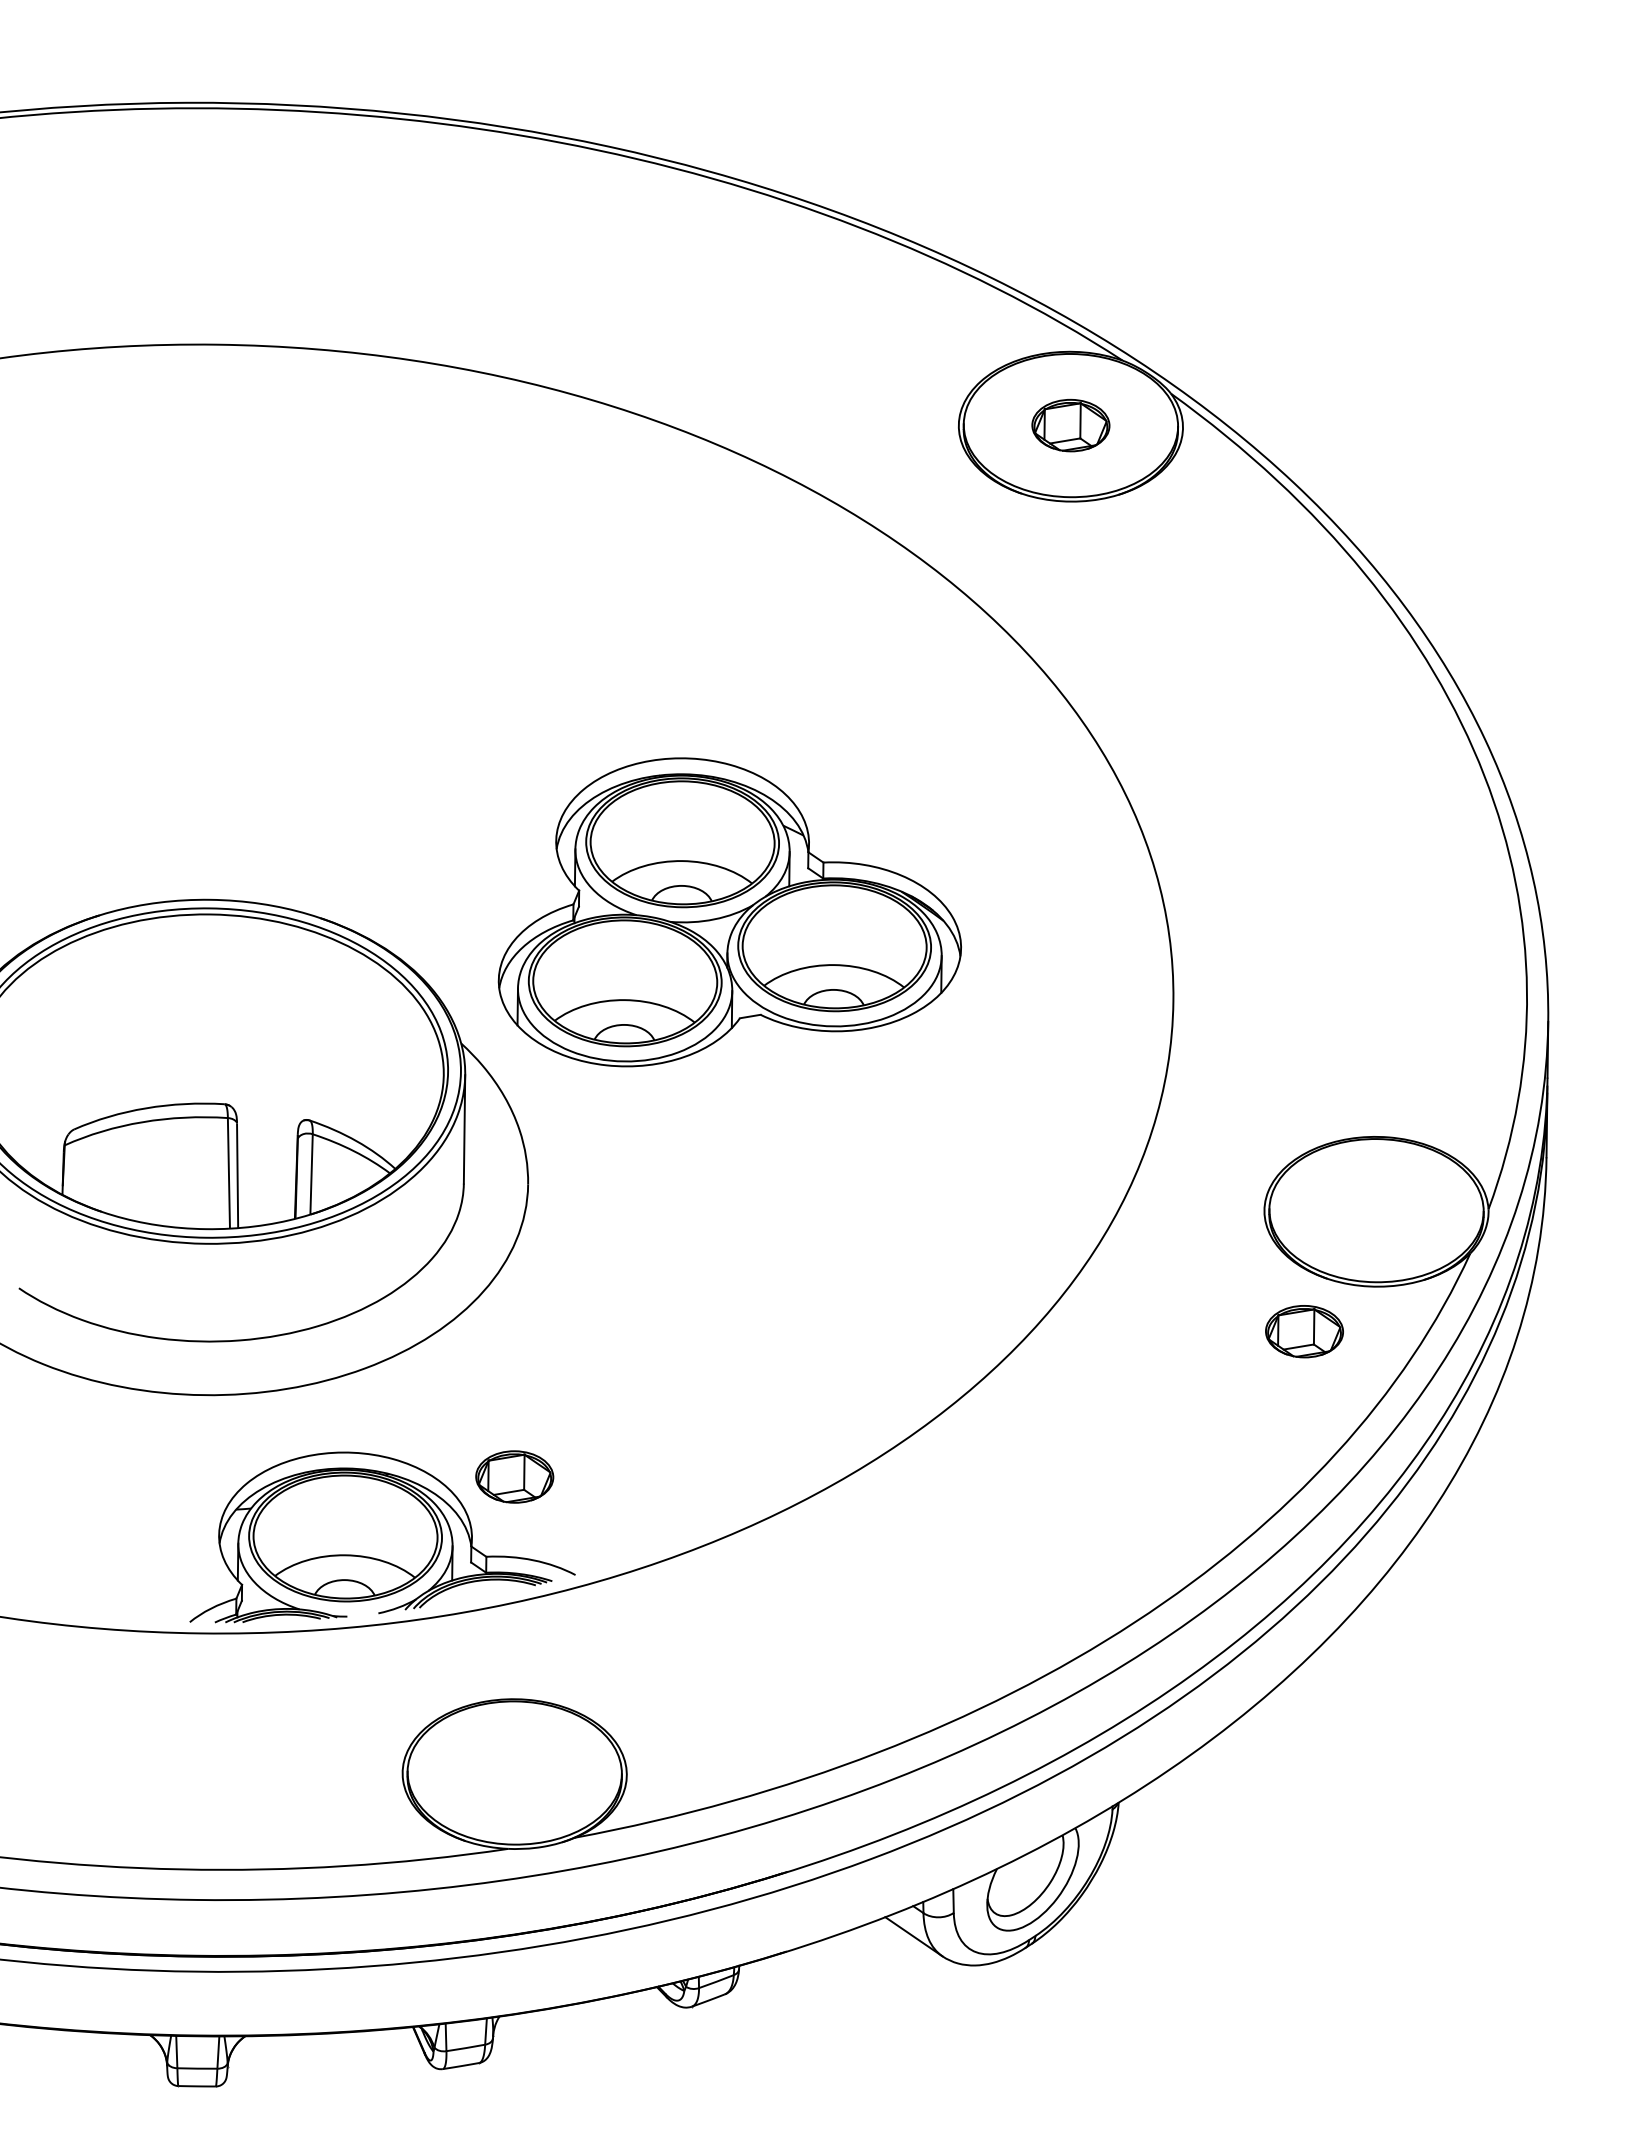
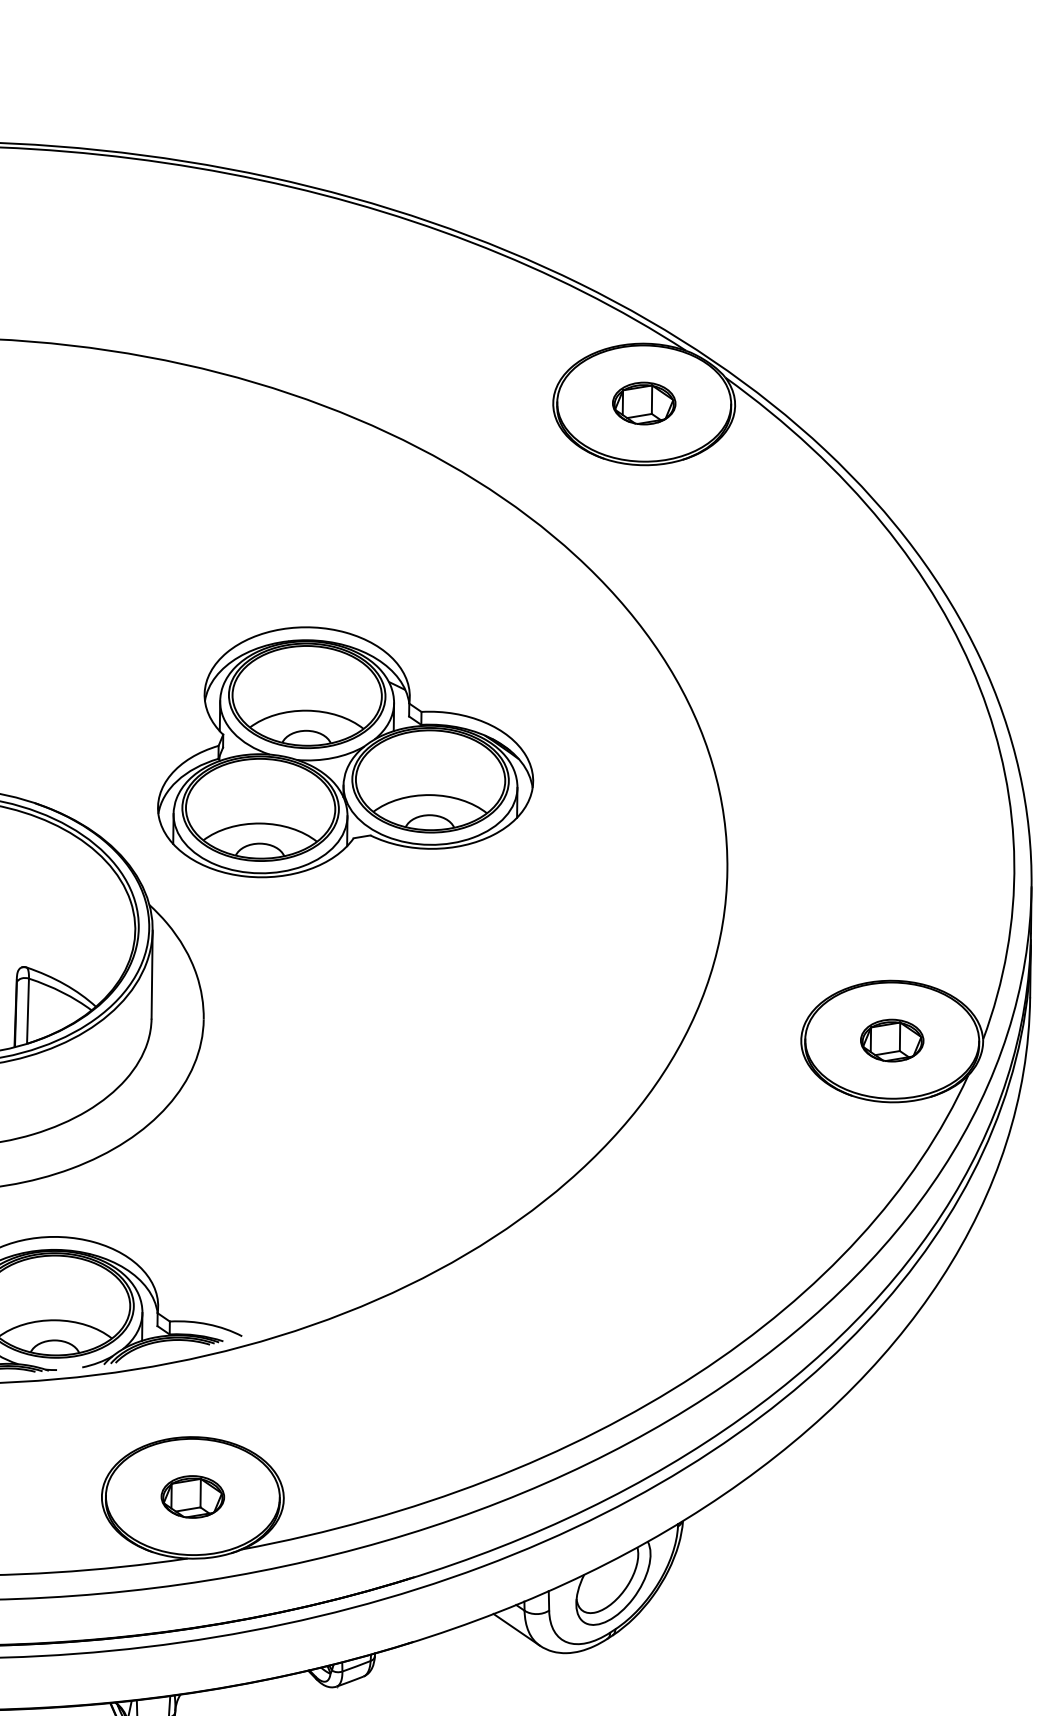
part: (729, 912) -> (345, 752), moved
part: (1304, 1331) -> (892, 1040), moved
part: (514, 1476) -> (192, 1496), moved

